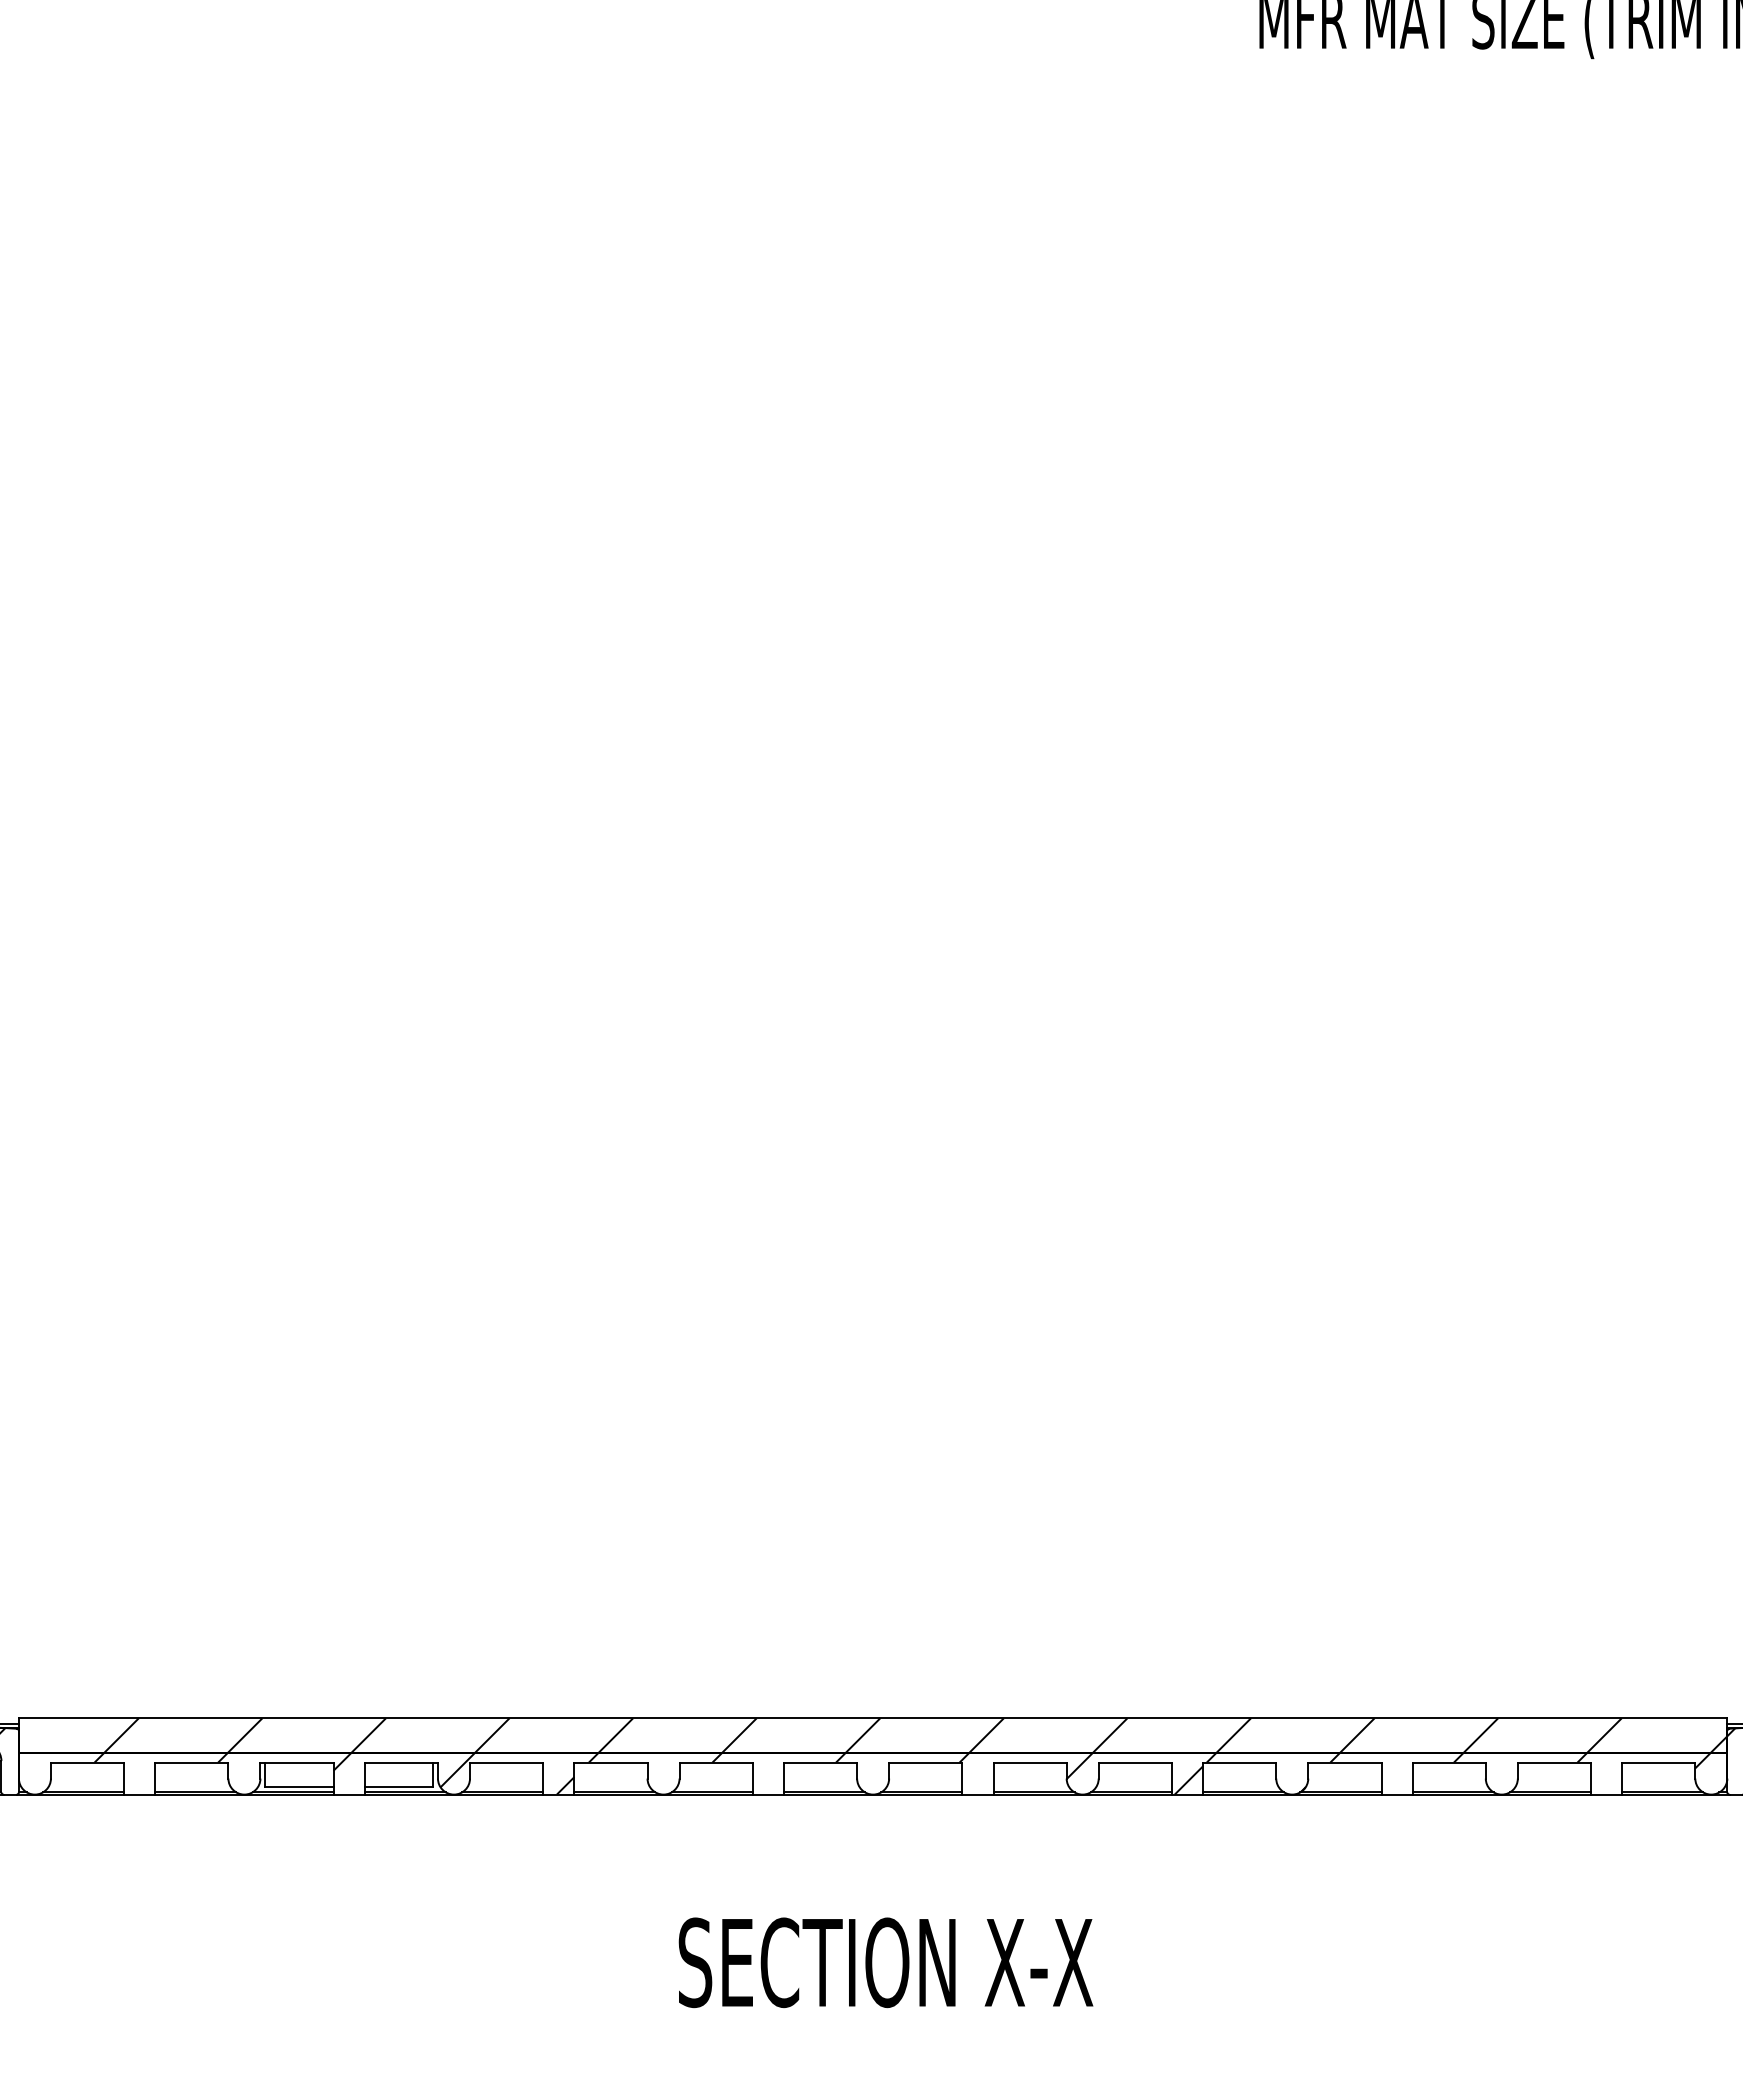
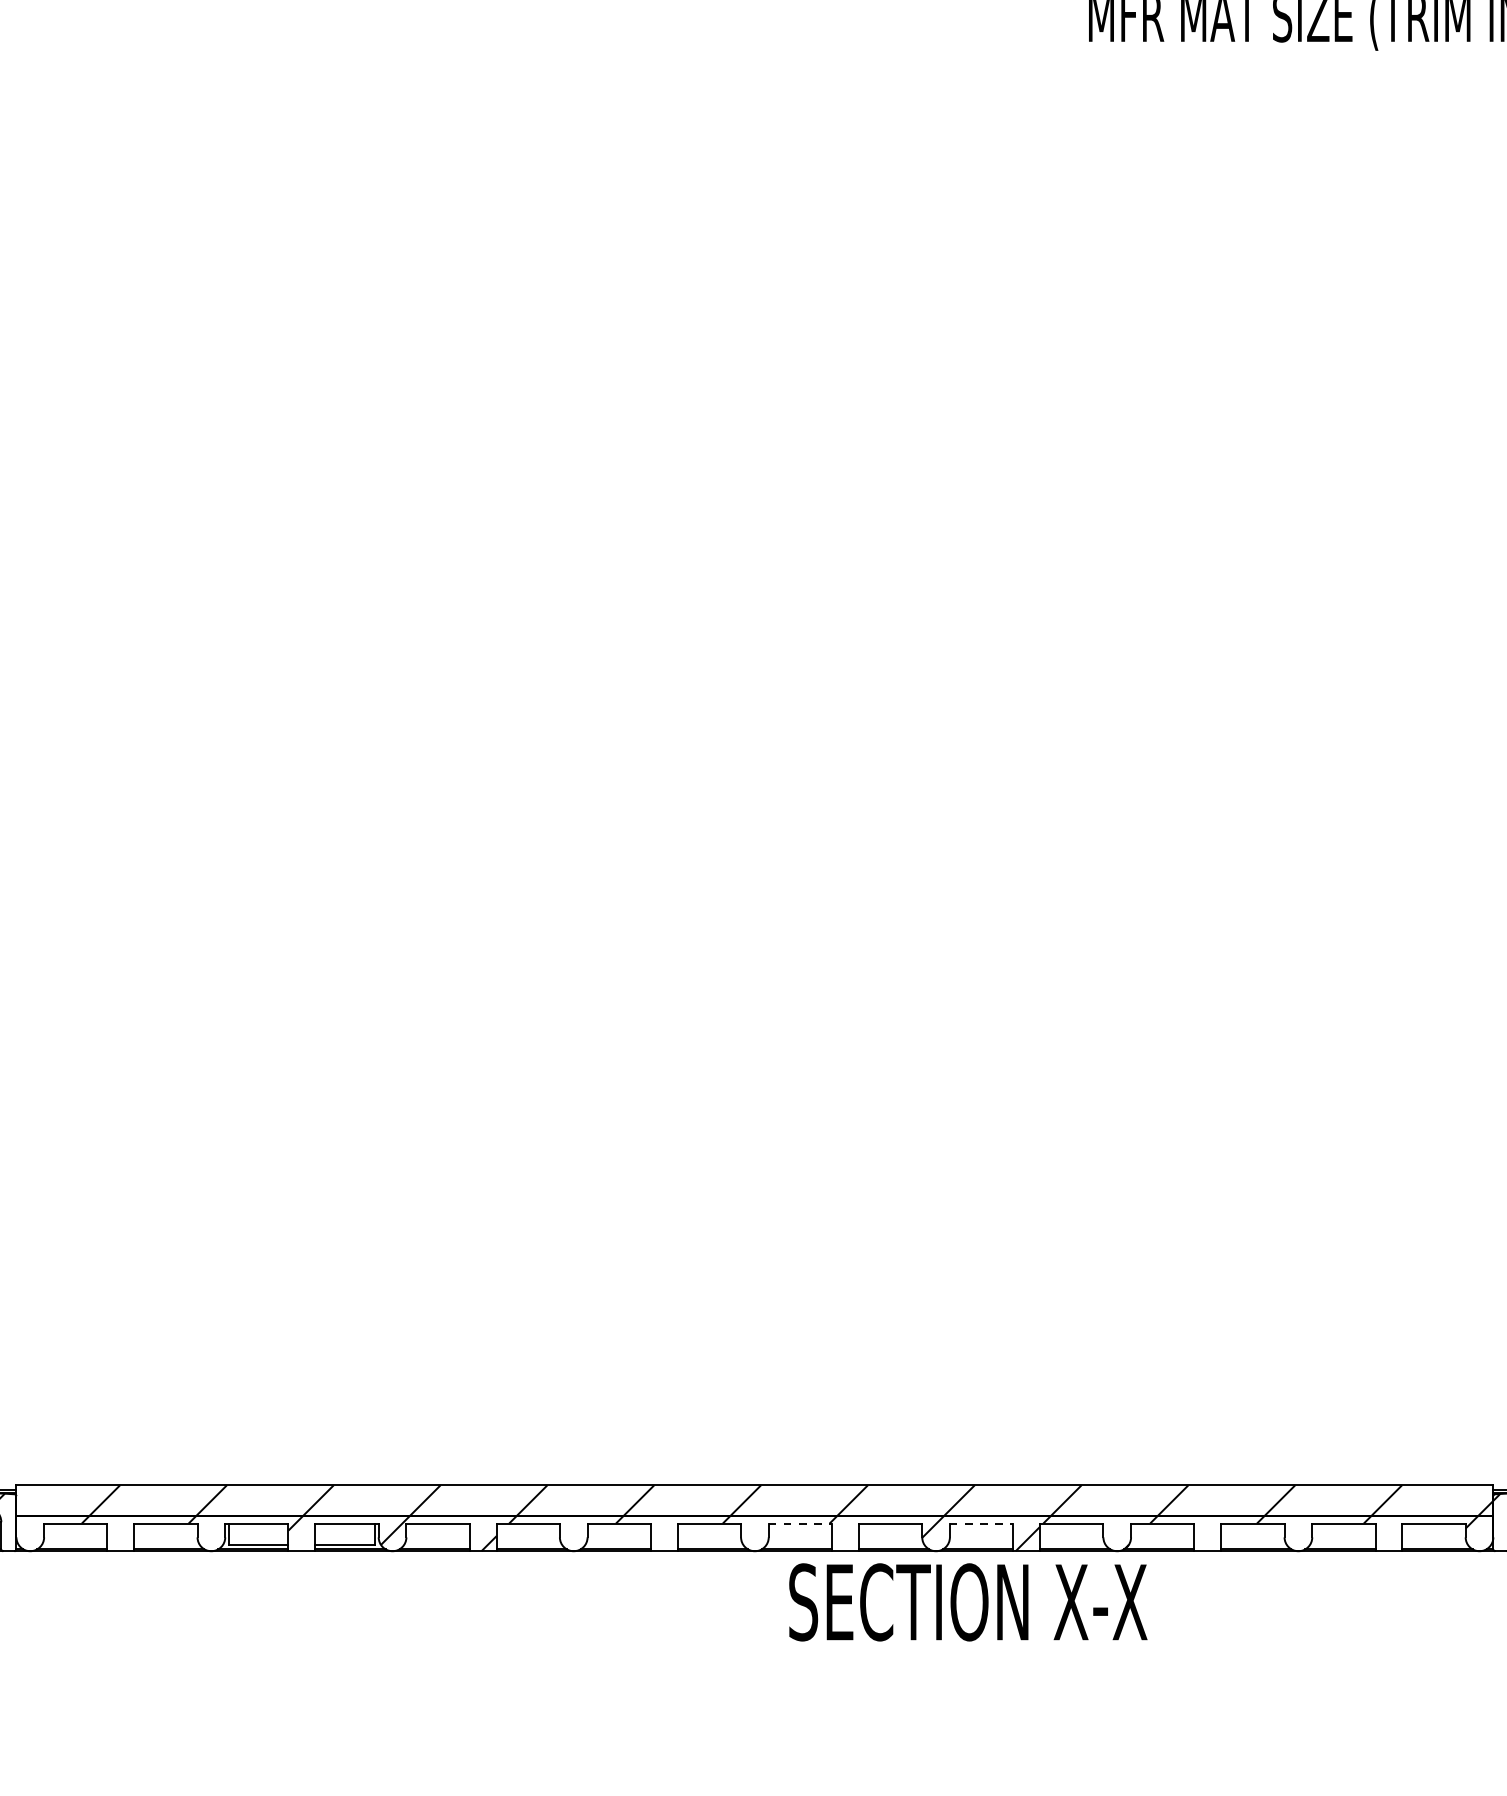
line: (925, 1762) -> (800, 1523), solid -> dashed
line: (1135, 1762) -> (981, 1523), solid -> dashed
text: (885, 1962) -> (967, 1602), moved

